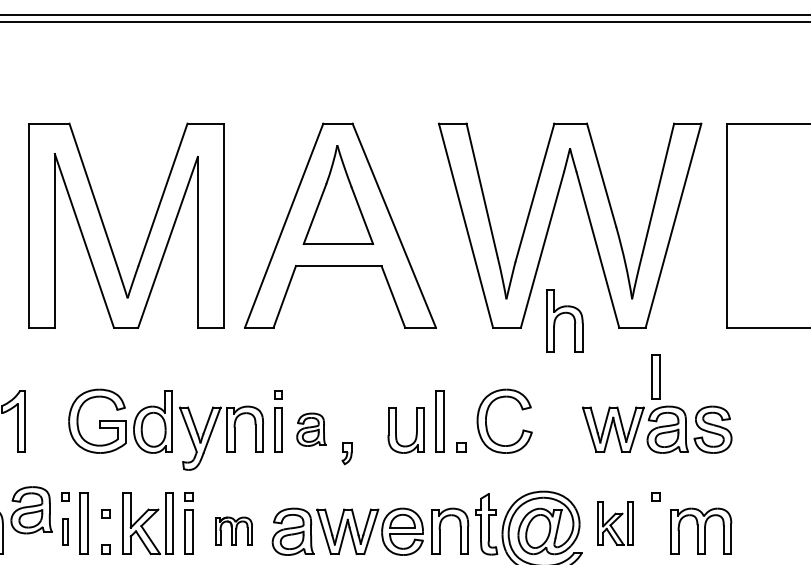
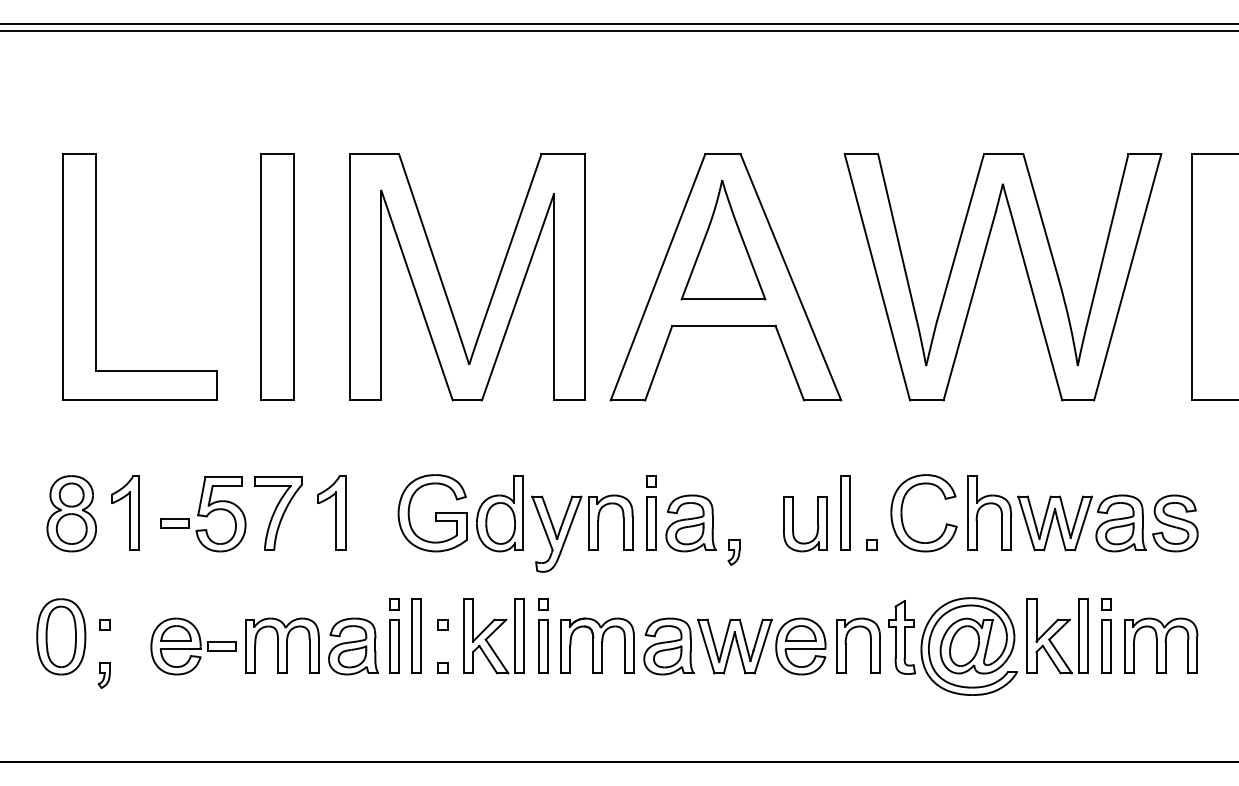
part: (564, 313) -> (989, 504), moved
part: (655, 376) -> (1106, 646), moved
part: (311, 429) -> (690, 523), size x1.43
part: (31, 510) -> (353, 646), moved
part: (615, 523) -> (1057, 636), size x1.43
part: (233, 530) -> (597, 645), size x1.67
part: (65, 531) -> (394, 646), size x1.67

